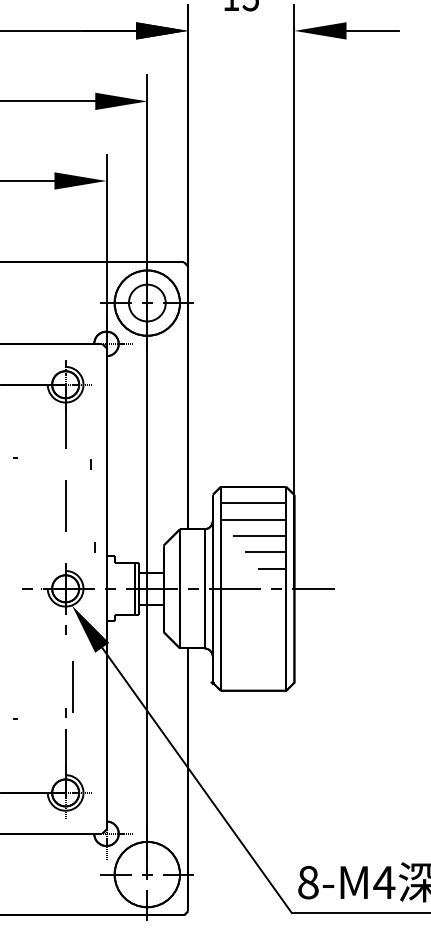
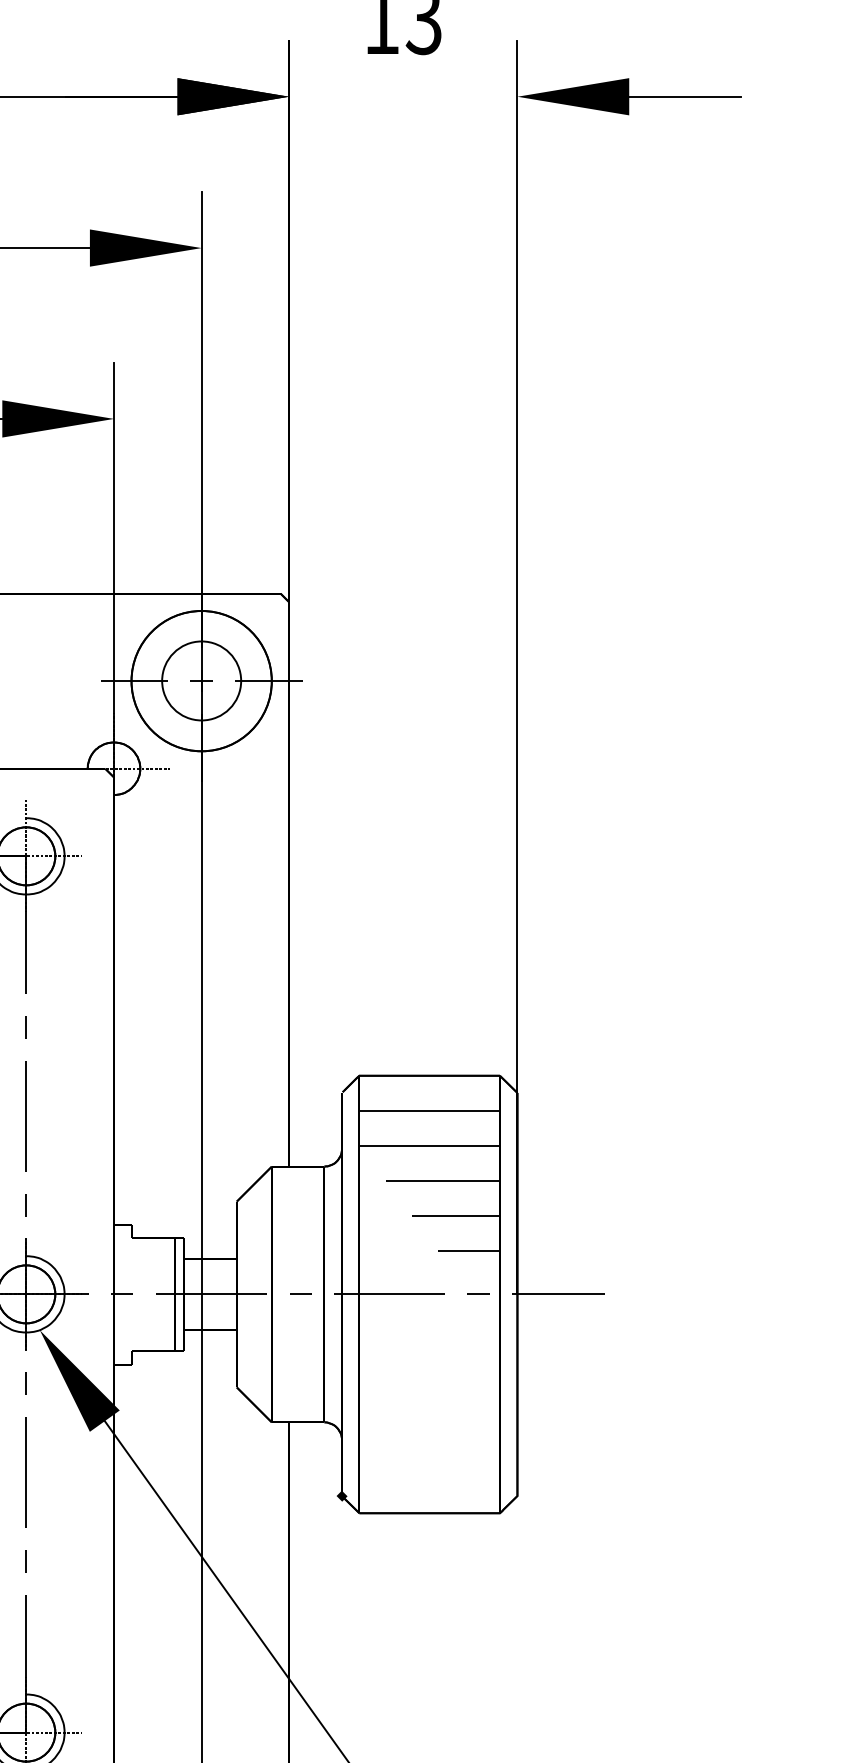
line: (90, 464) -> (25, 1027), moved
line: (94, 547) -> (25, 1205), moved
line: (72, 686) -> (25, 1471), moved

